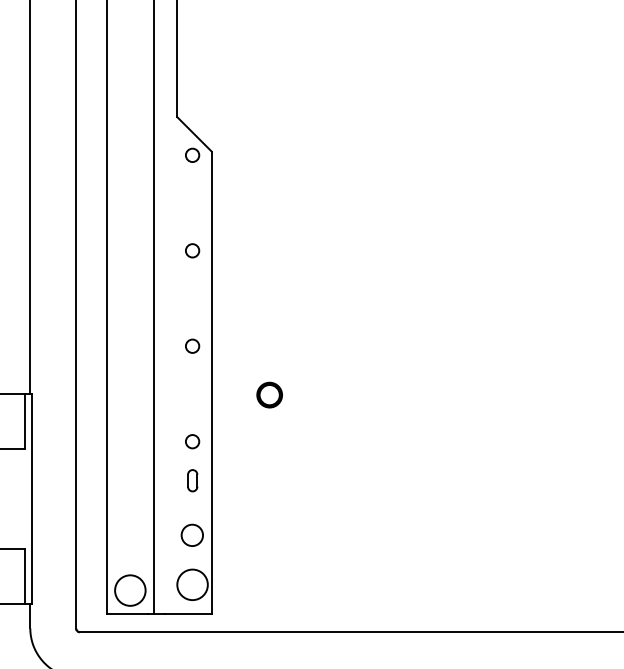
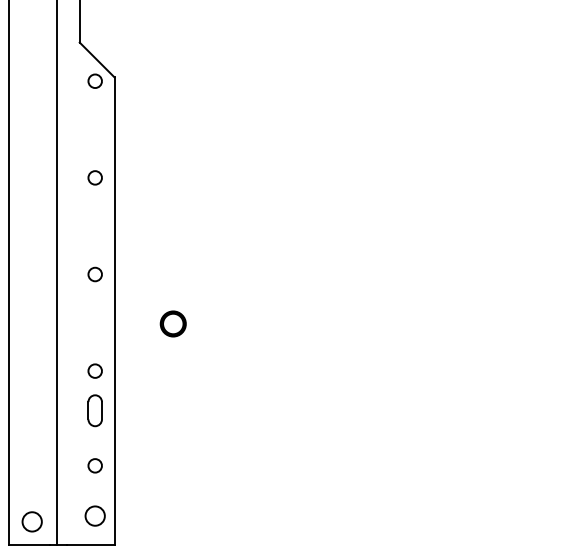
part: (192, 480) -> (95, 410), size x1.43
circle: (192, 534) -> (95, 465), size x0.62
circle: (192, 584) -> (95, 515), size x0.62
circle: (129, 590) -> (31, 521), size x0.62

